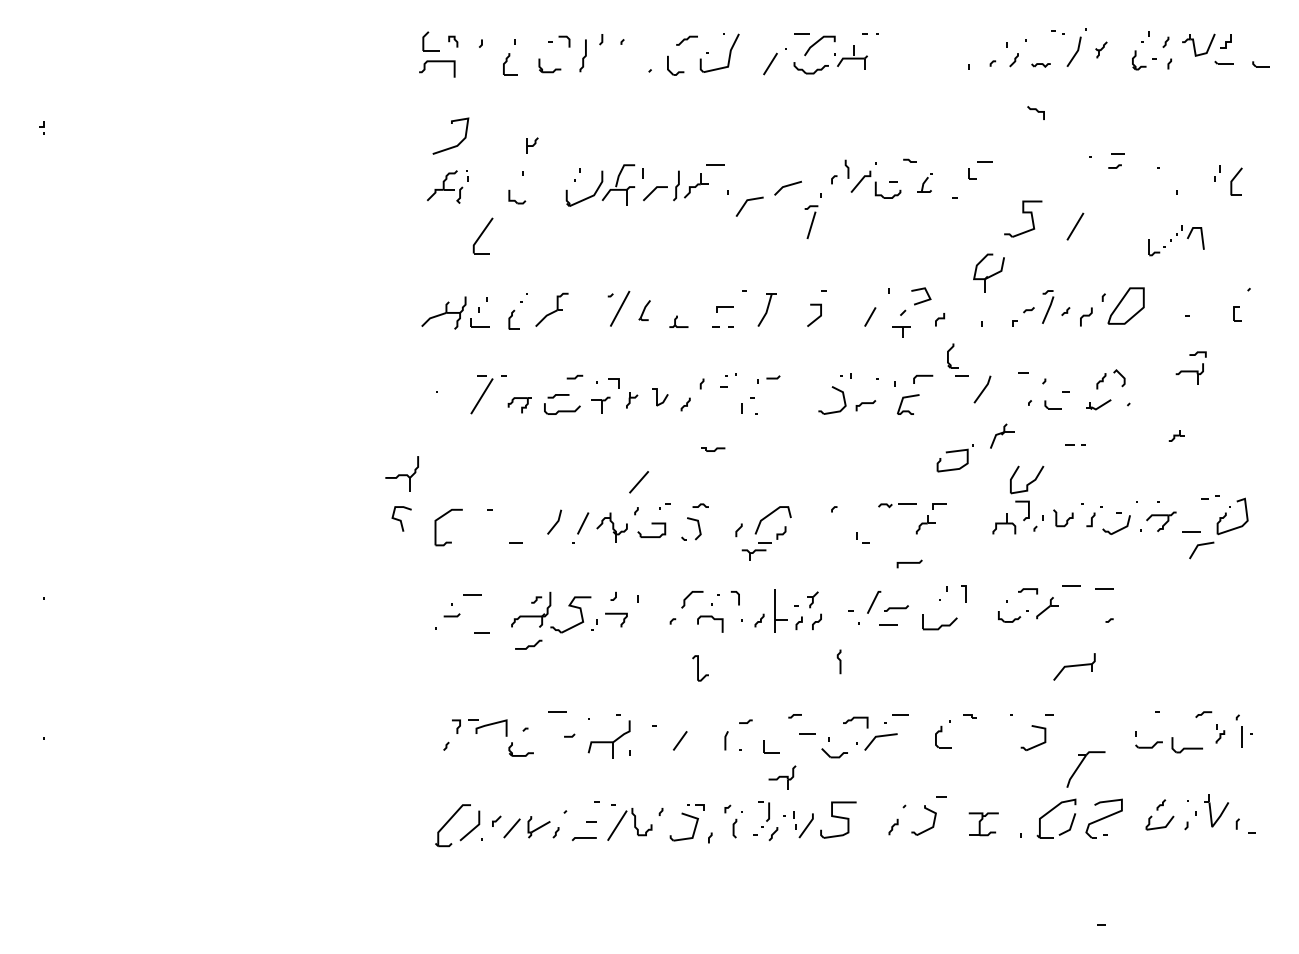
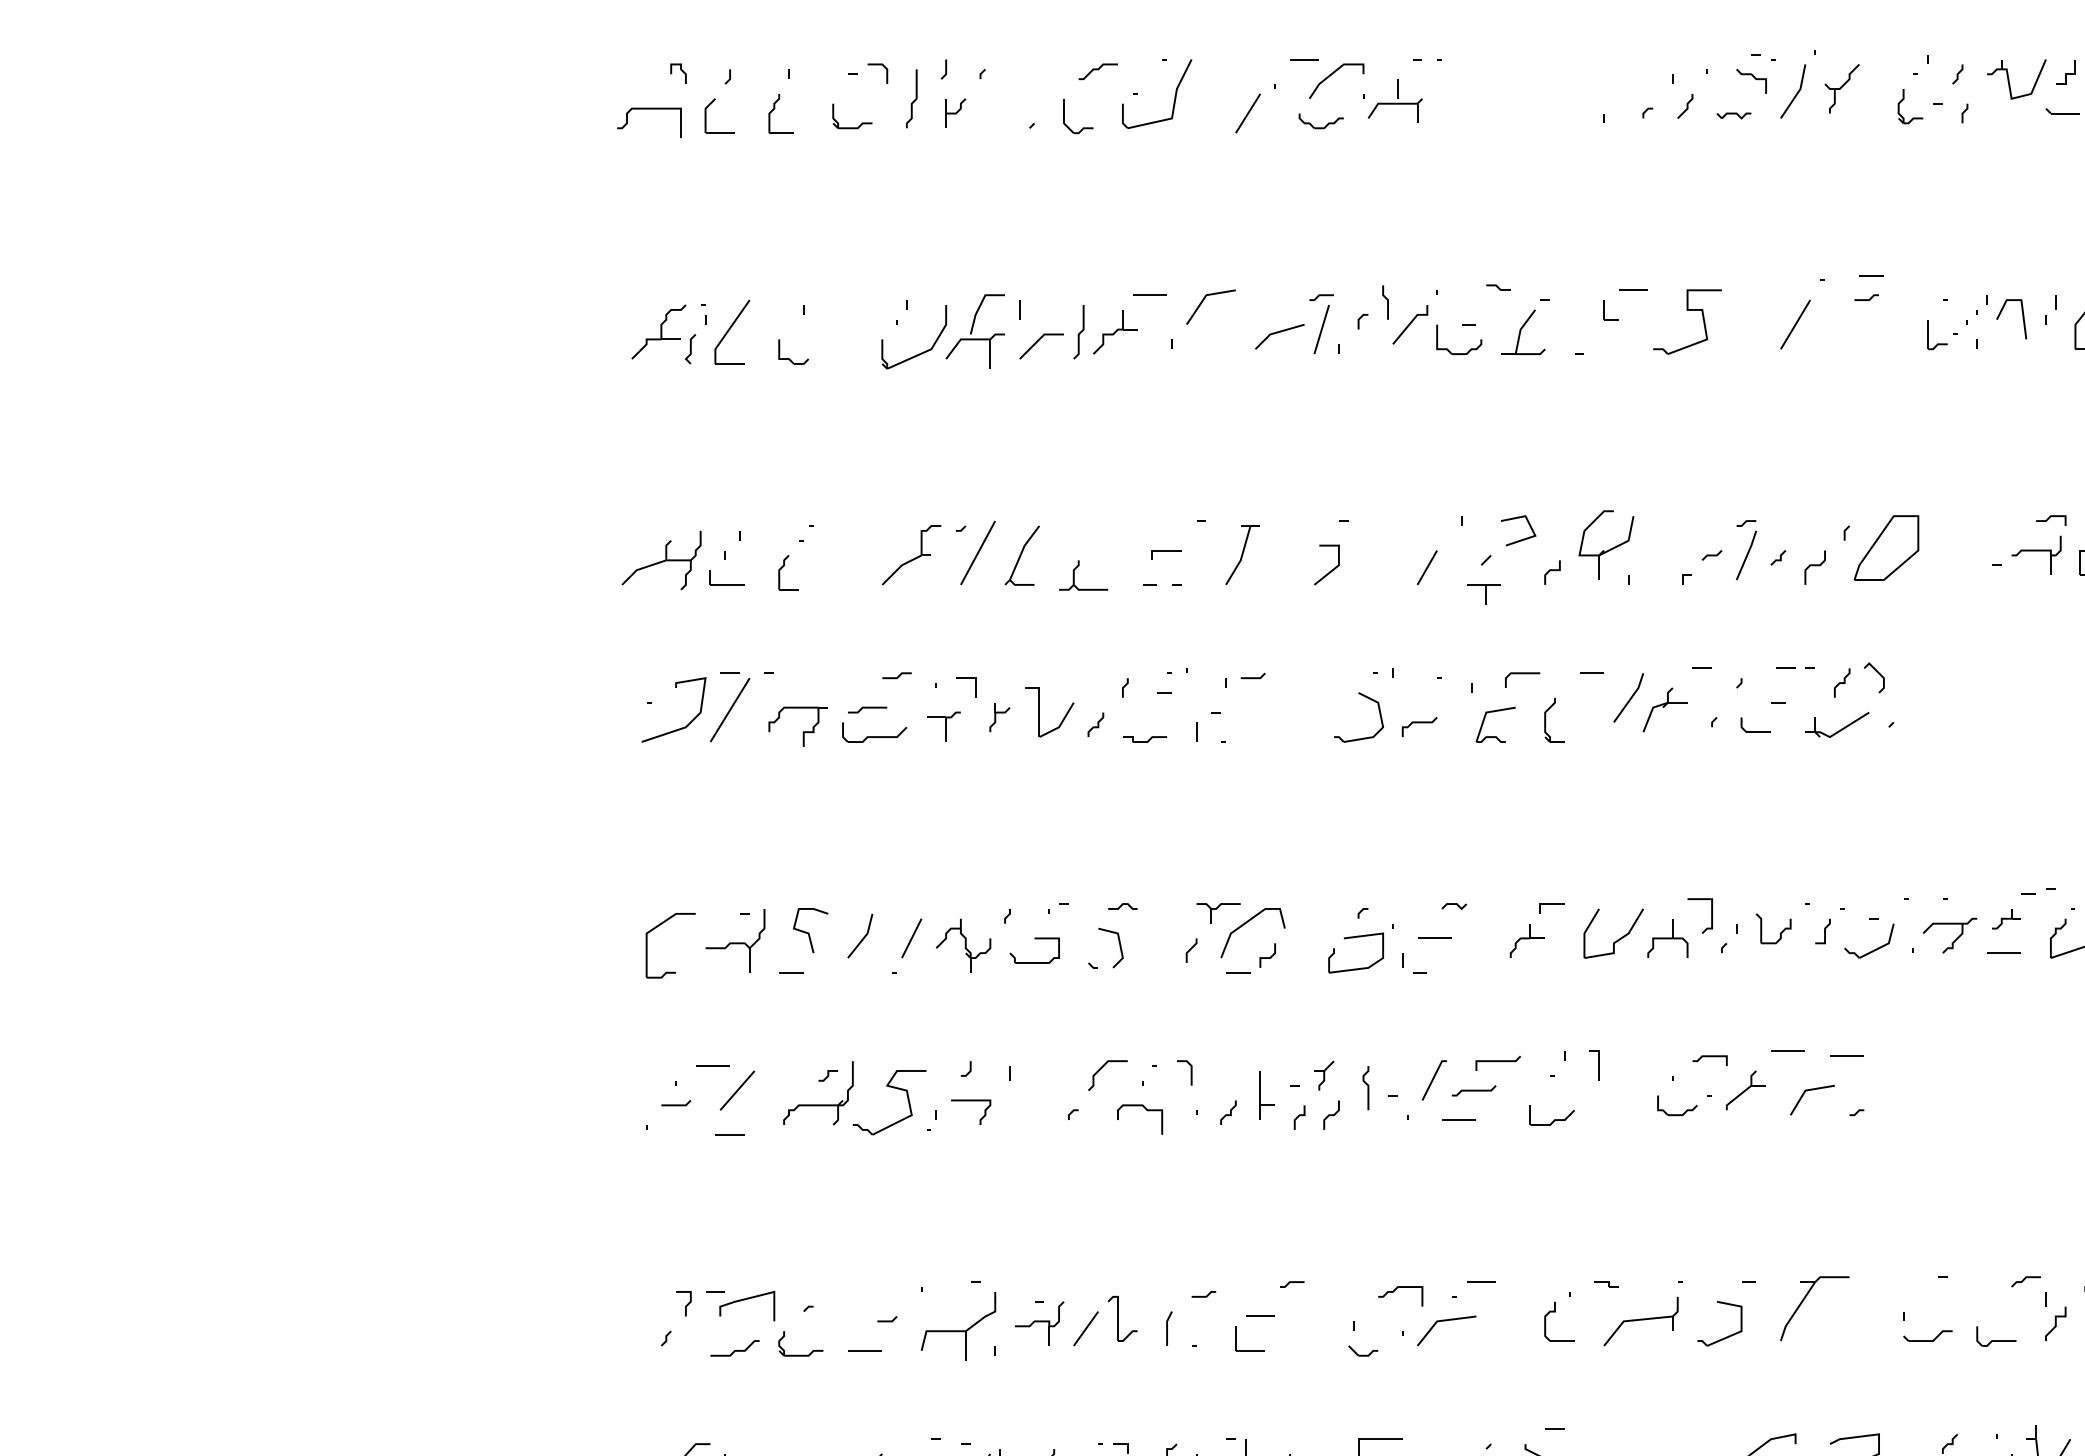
part: (430, 41) -> (718, 116), moved
part: (1101, 49) -> (1842, 87), size x1.67
part: (810, 68) -> (1319, 121), size x0.71
curve: (1036, 111) -> (1752, 78), moved
curve: (454, 145) -> (680, 726), moved
part: (532, 145) -> (955, 112), moved
part: (924, 182) -> (1524, 326), size x1.67
line: (746, 203) -> (1205, 301), moved
part: (1023, 218) -> (1687, 320), moved
part: (811, 221) -> (1321, 322), moved
line: (1075, 226) -> (1795, 324), moved
part: (482, 235) -> (731, 331), moved
part: (1176, 240) -> (1977, 322), moved
part: (988, 272) -> (1605, 543), moved
part: (551, 309) -> (910, 554), moved
part: (644, 310) -> (1021, 556), size x1.67
part: (678, 321) -> (1082, 575), size x1.43
part: (952, 355) -> (1553, 719), moved
part: (1190, 367) -> (2038, 543), moved
part: (659, 397) -> (1048, 712), size x1.67
part: (1098, 404) -> (1836, 724), size x1.43
part: (519, 405) -> (797, 726), size x1.43
part: (1002, 435) -> (1664, 708), moved
part: (1176, 435) -> (2005, 918), moved
line: (1074, 444) -> (1793, 667), moved
part: (713, 449) -> (1145, 739), moved
part: (954, 458) -> (1359, 949), moved
part: (401, 473) -> (734, 940), moved
part: (1027, 479) -> (1614, 933), moved
line: (638, 482) -> (736, 1091), moved
line: (907, 503) -> (1434, 936), moved
curve: (400, 519) -> (808, 931), moved
line: (1197, 548) -> (1804, 1096), moved
part: (753, 554) -> (1217, 911), moved
line: (909, 563) -> (1497, 1062), moved
part: (780, 610) -> (1266, 1094), size x0.62
part: (939, 622) -> (1551, 1116), size x0.71
curve: (528, 645) -> (734, 1349), moved
curve: (839, 661) -> (1366, 1087), moved
part: (1074, 666) -> (1641, 1320), moved
part: (700, 668) -> (1122, 1319), moved
line: (557, 711) -> (865, 1349), moved
line: (807, 733) -> (1260, 1315), moved
part: (1220, 733) -> (2056, 1315), size x1.43
part: (1186, 745) -> (1994, 1337), size x0.71
part: (834, 753) -> (1362, 1351), size x0.62
part: (1079, 767) -> (1802, 1304), moved
part: (782, 777) -> (1039, 1322), moved

